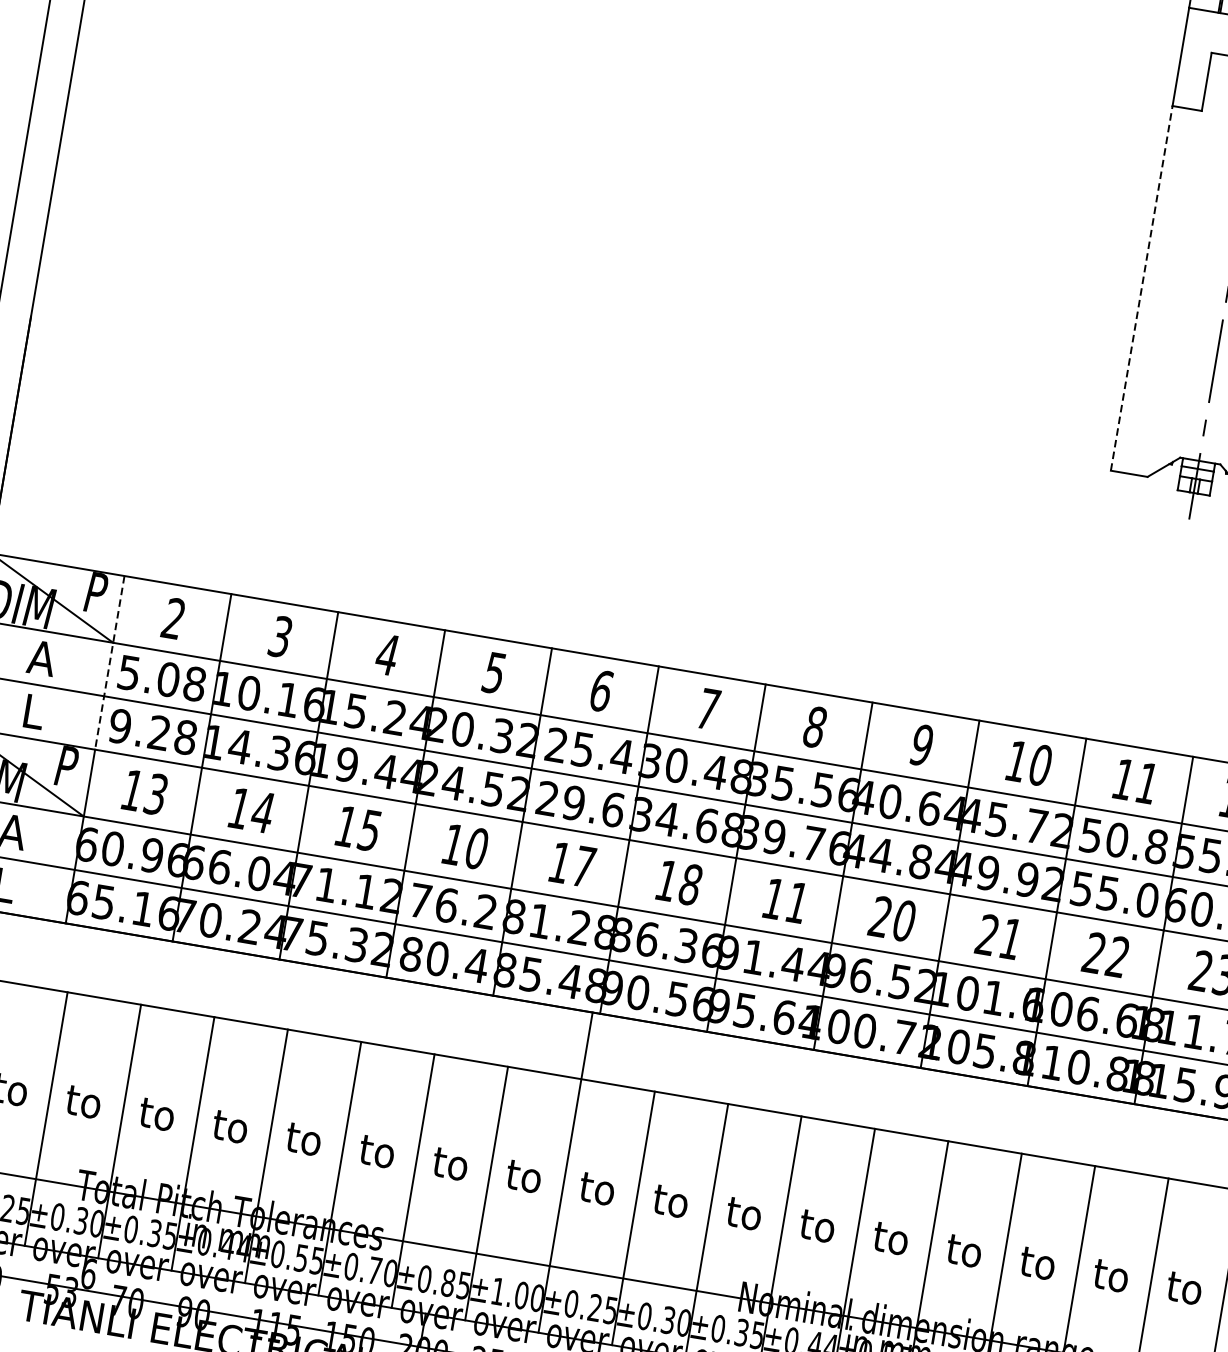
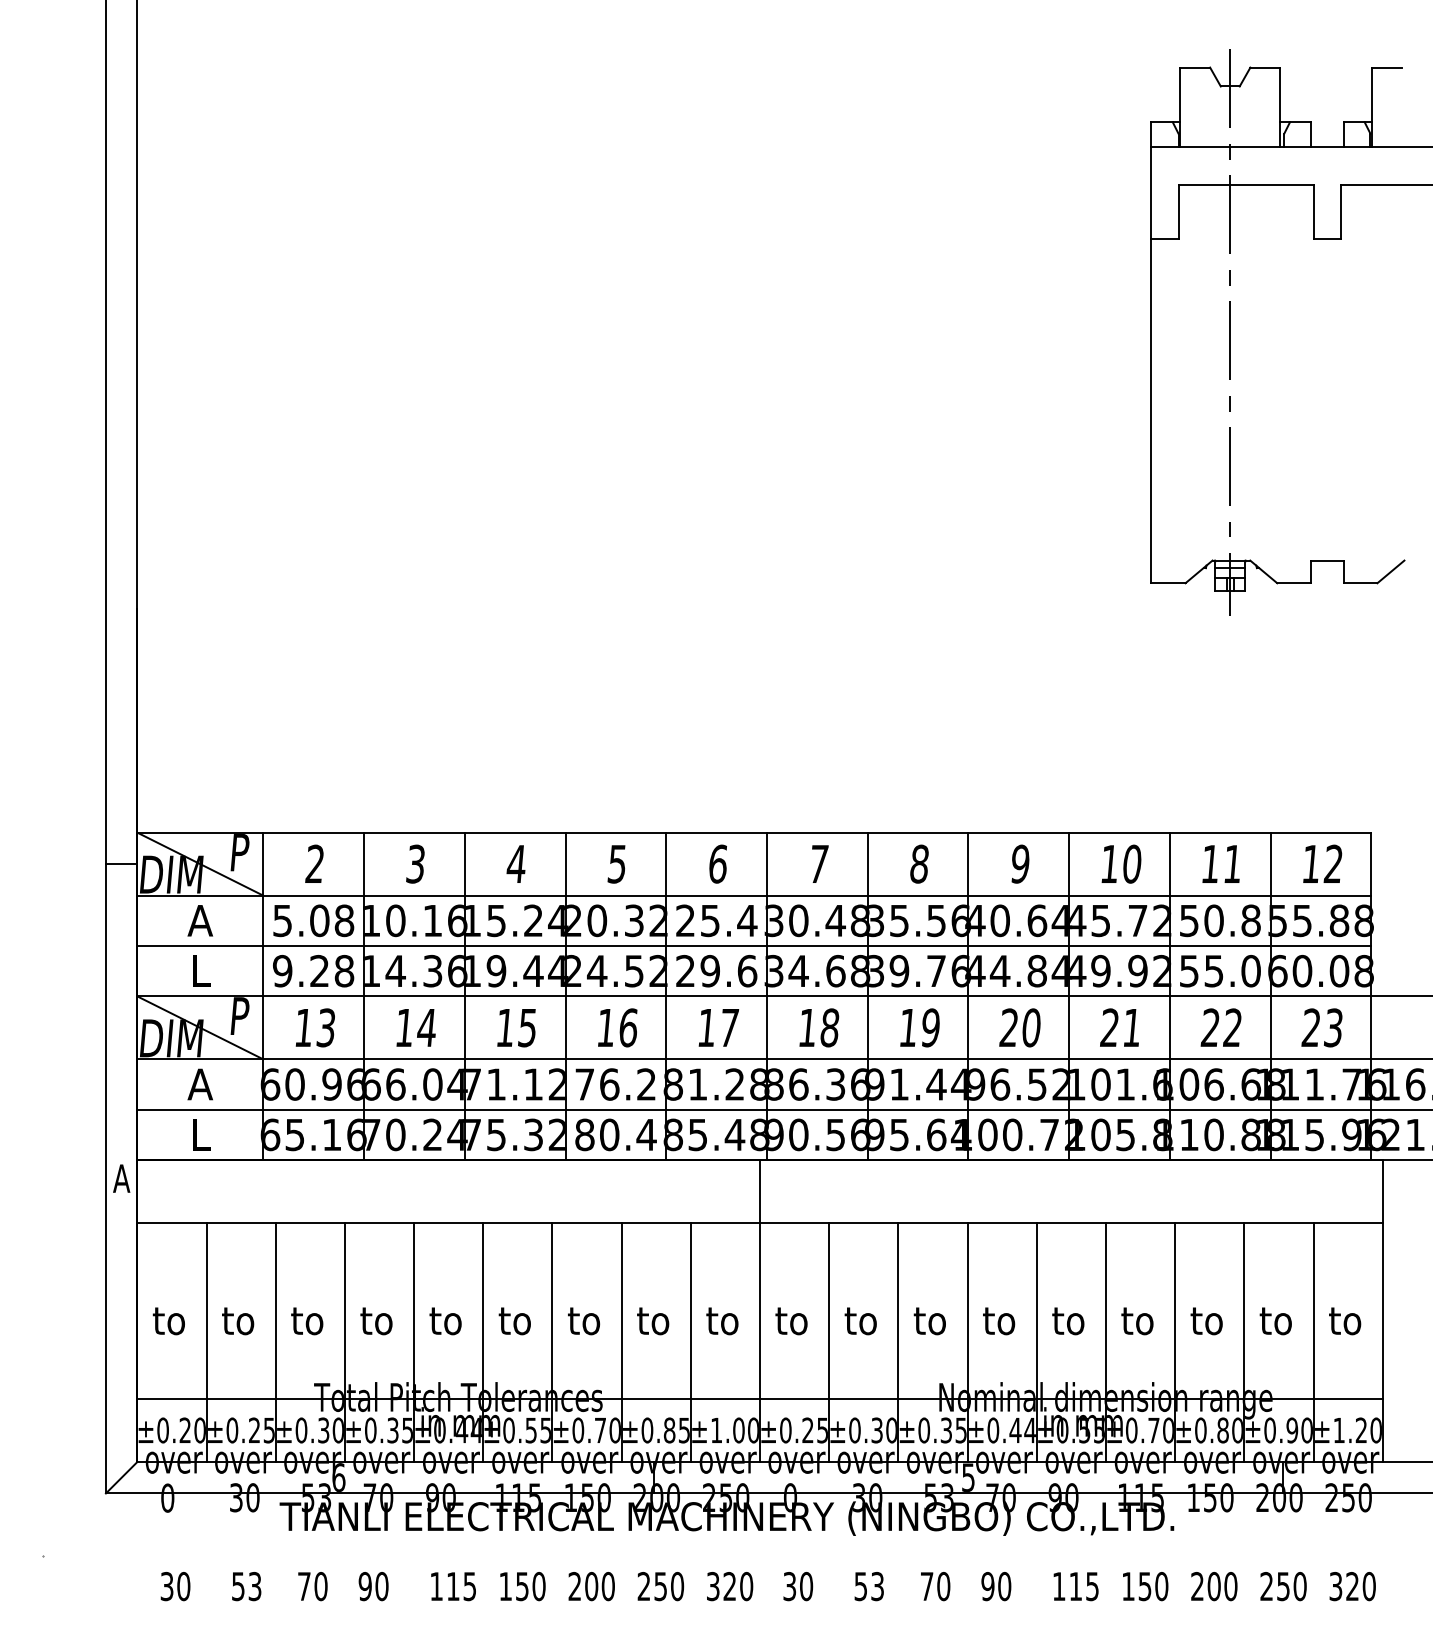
line: (1141, 288) -> (1150, 411), dashed -> solid
line: (110, 662) -> (263, 914), dashed -> solid
text: (476, 848) -> (628, 1027), 10 -> 16
text: (797, 902) -> (930, 1027), 11 -> 19

